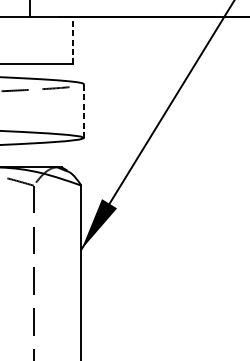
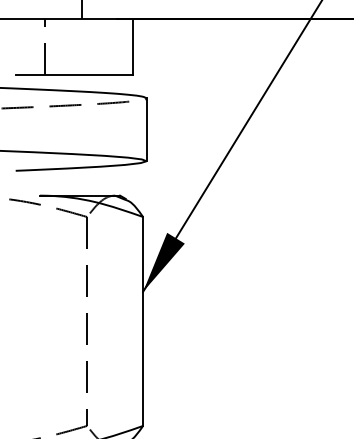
line: (72, 40) -> (132, 47), dashed -> solid
line: (84, 110) -> (146, 129), dashed -> solid

